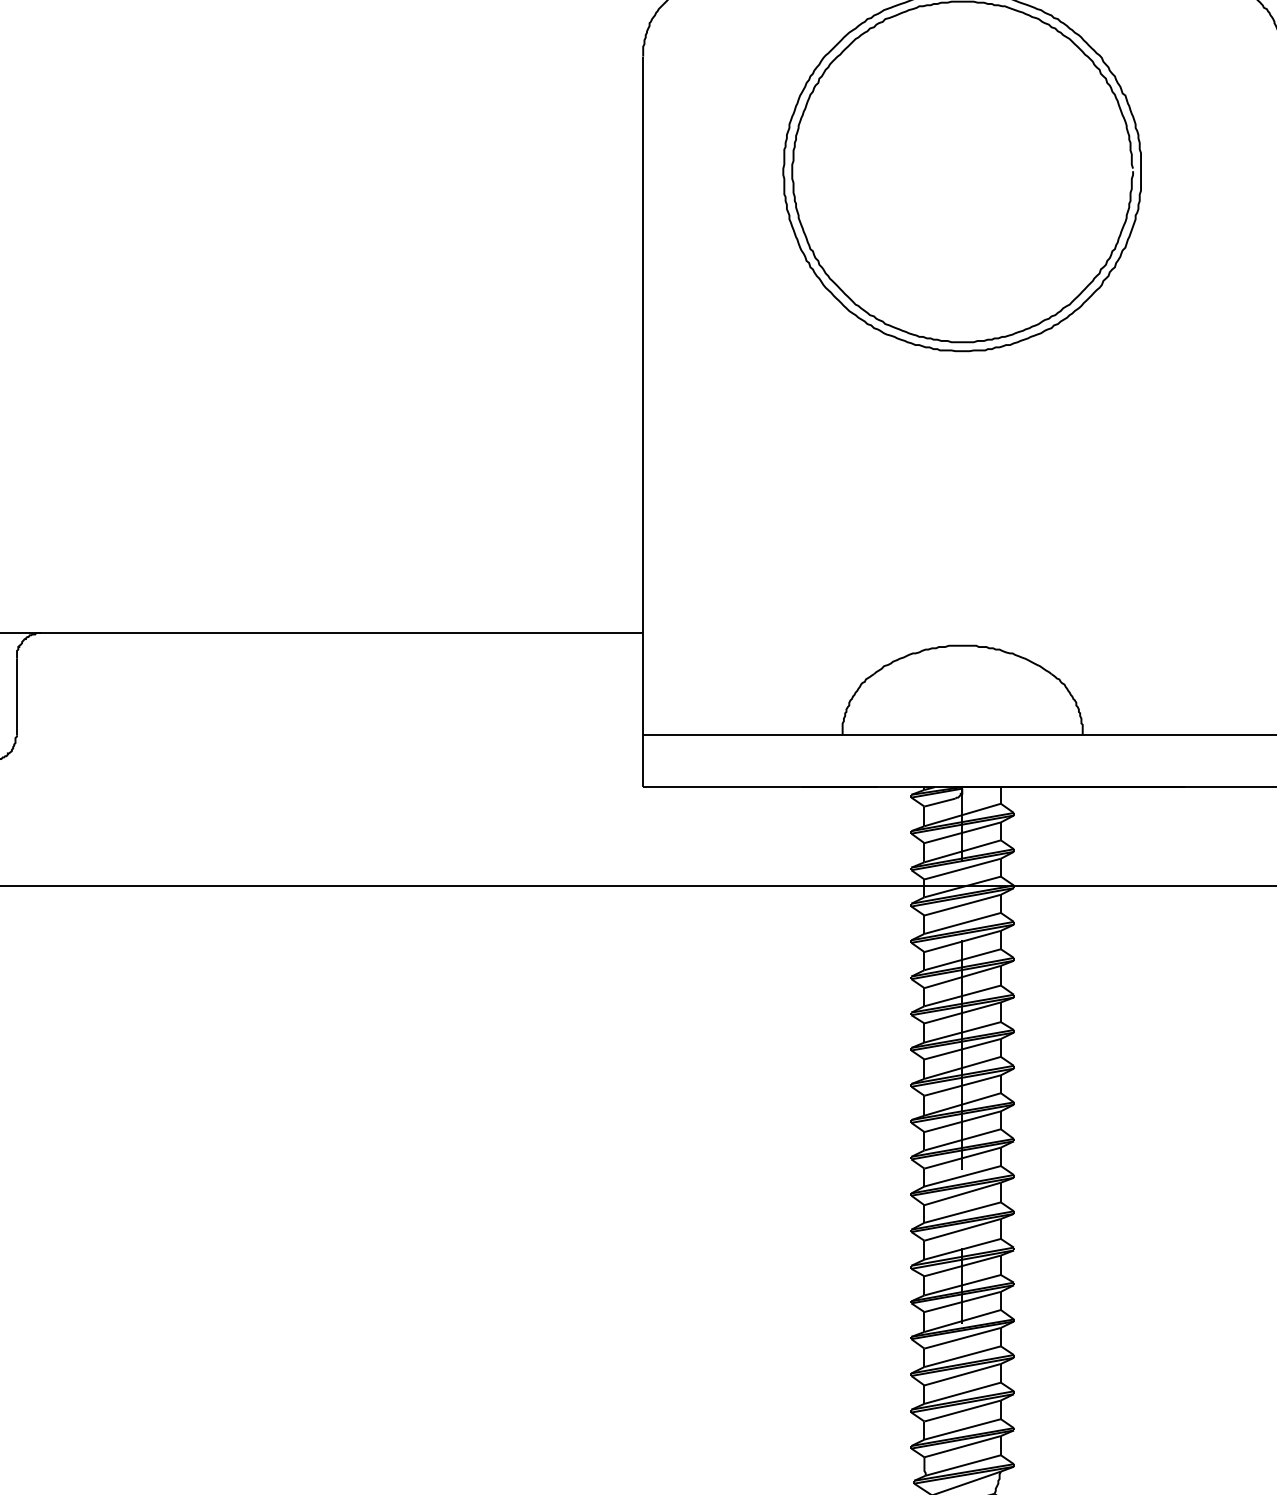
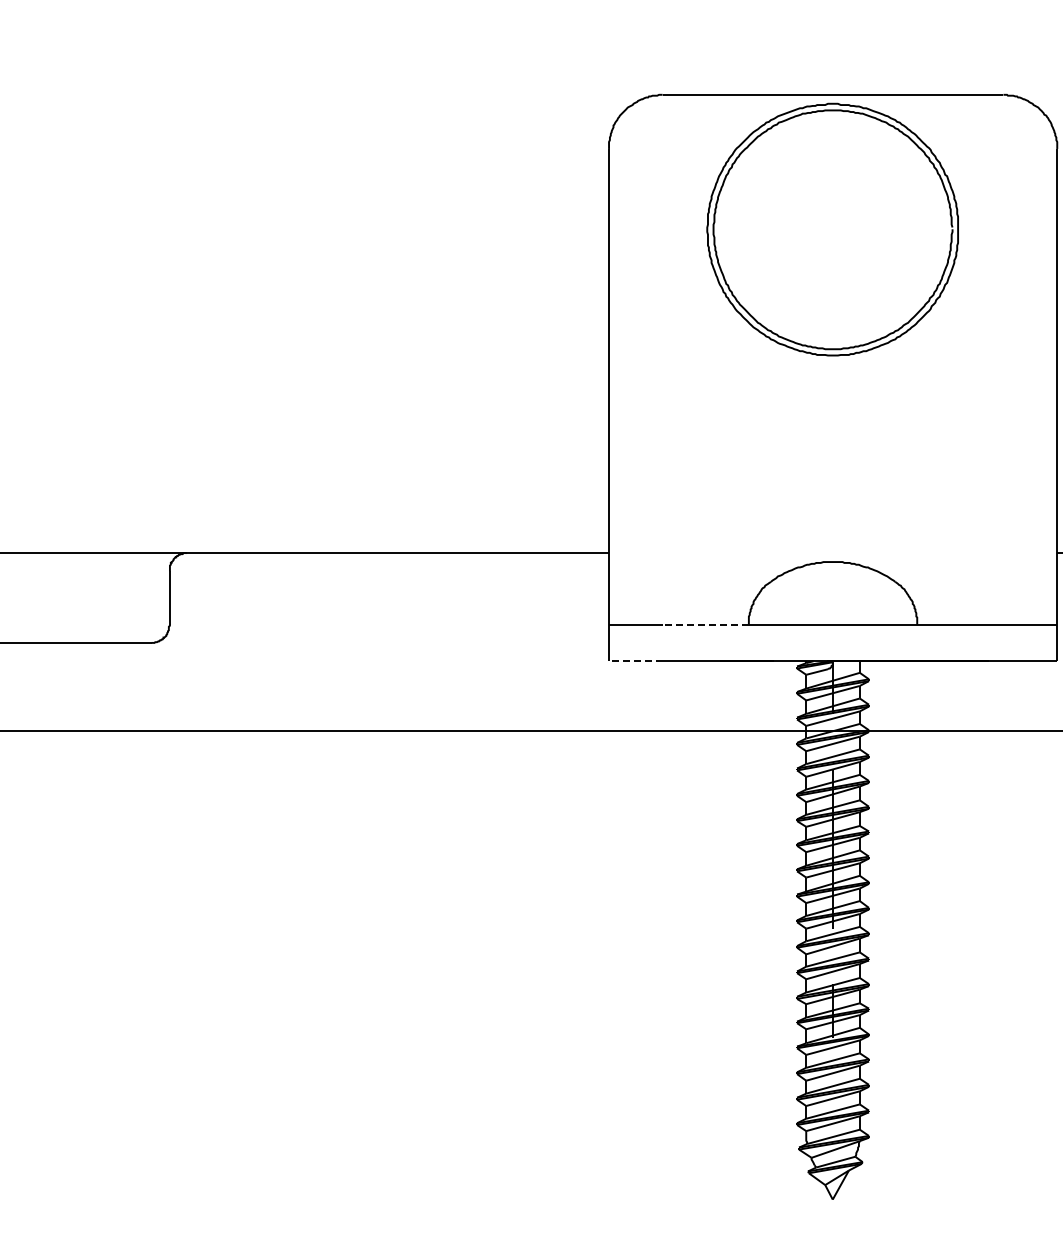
line: (780, 734) -> (705, 624), solid -> dashed
line: (680, 787) -> (635, 661), solid -> dashed

